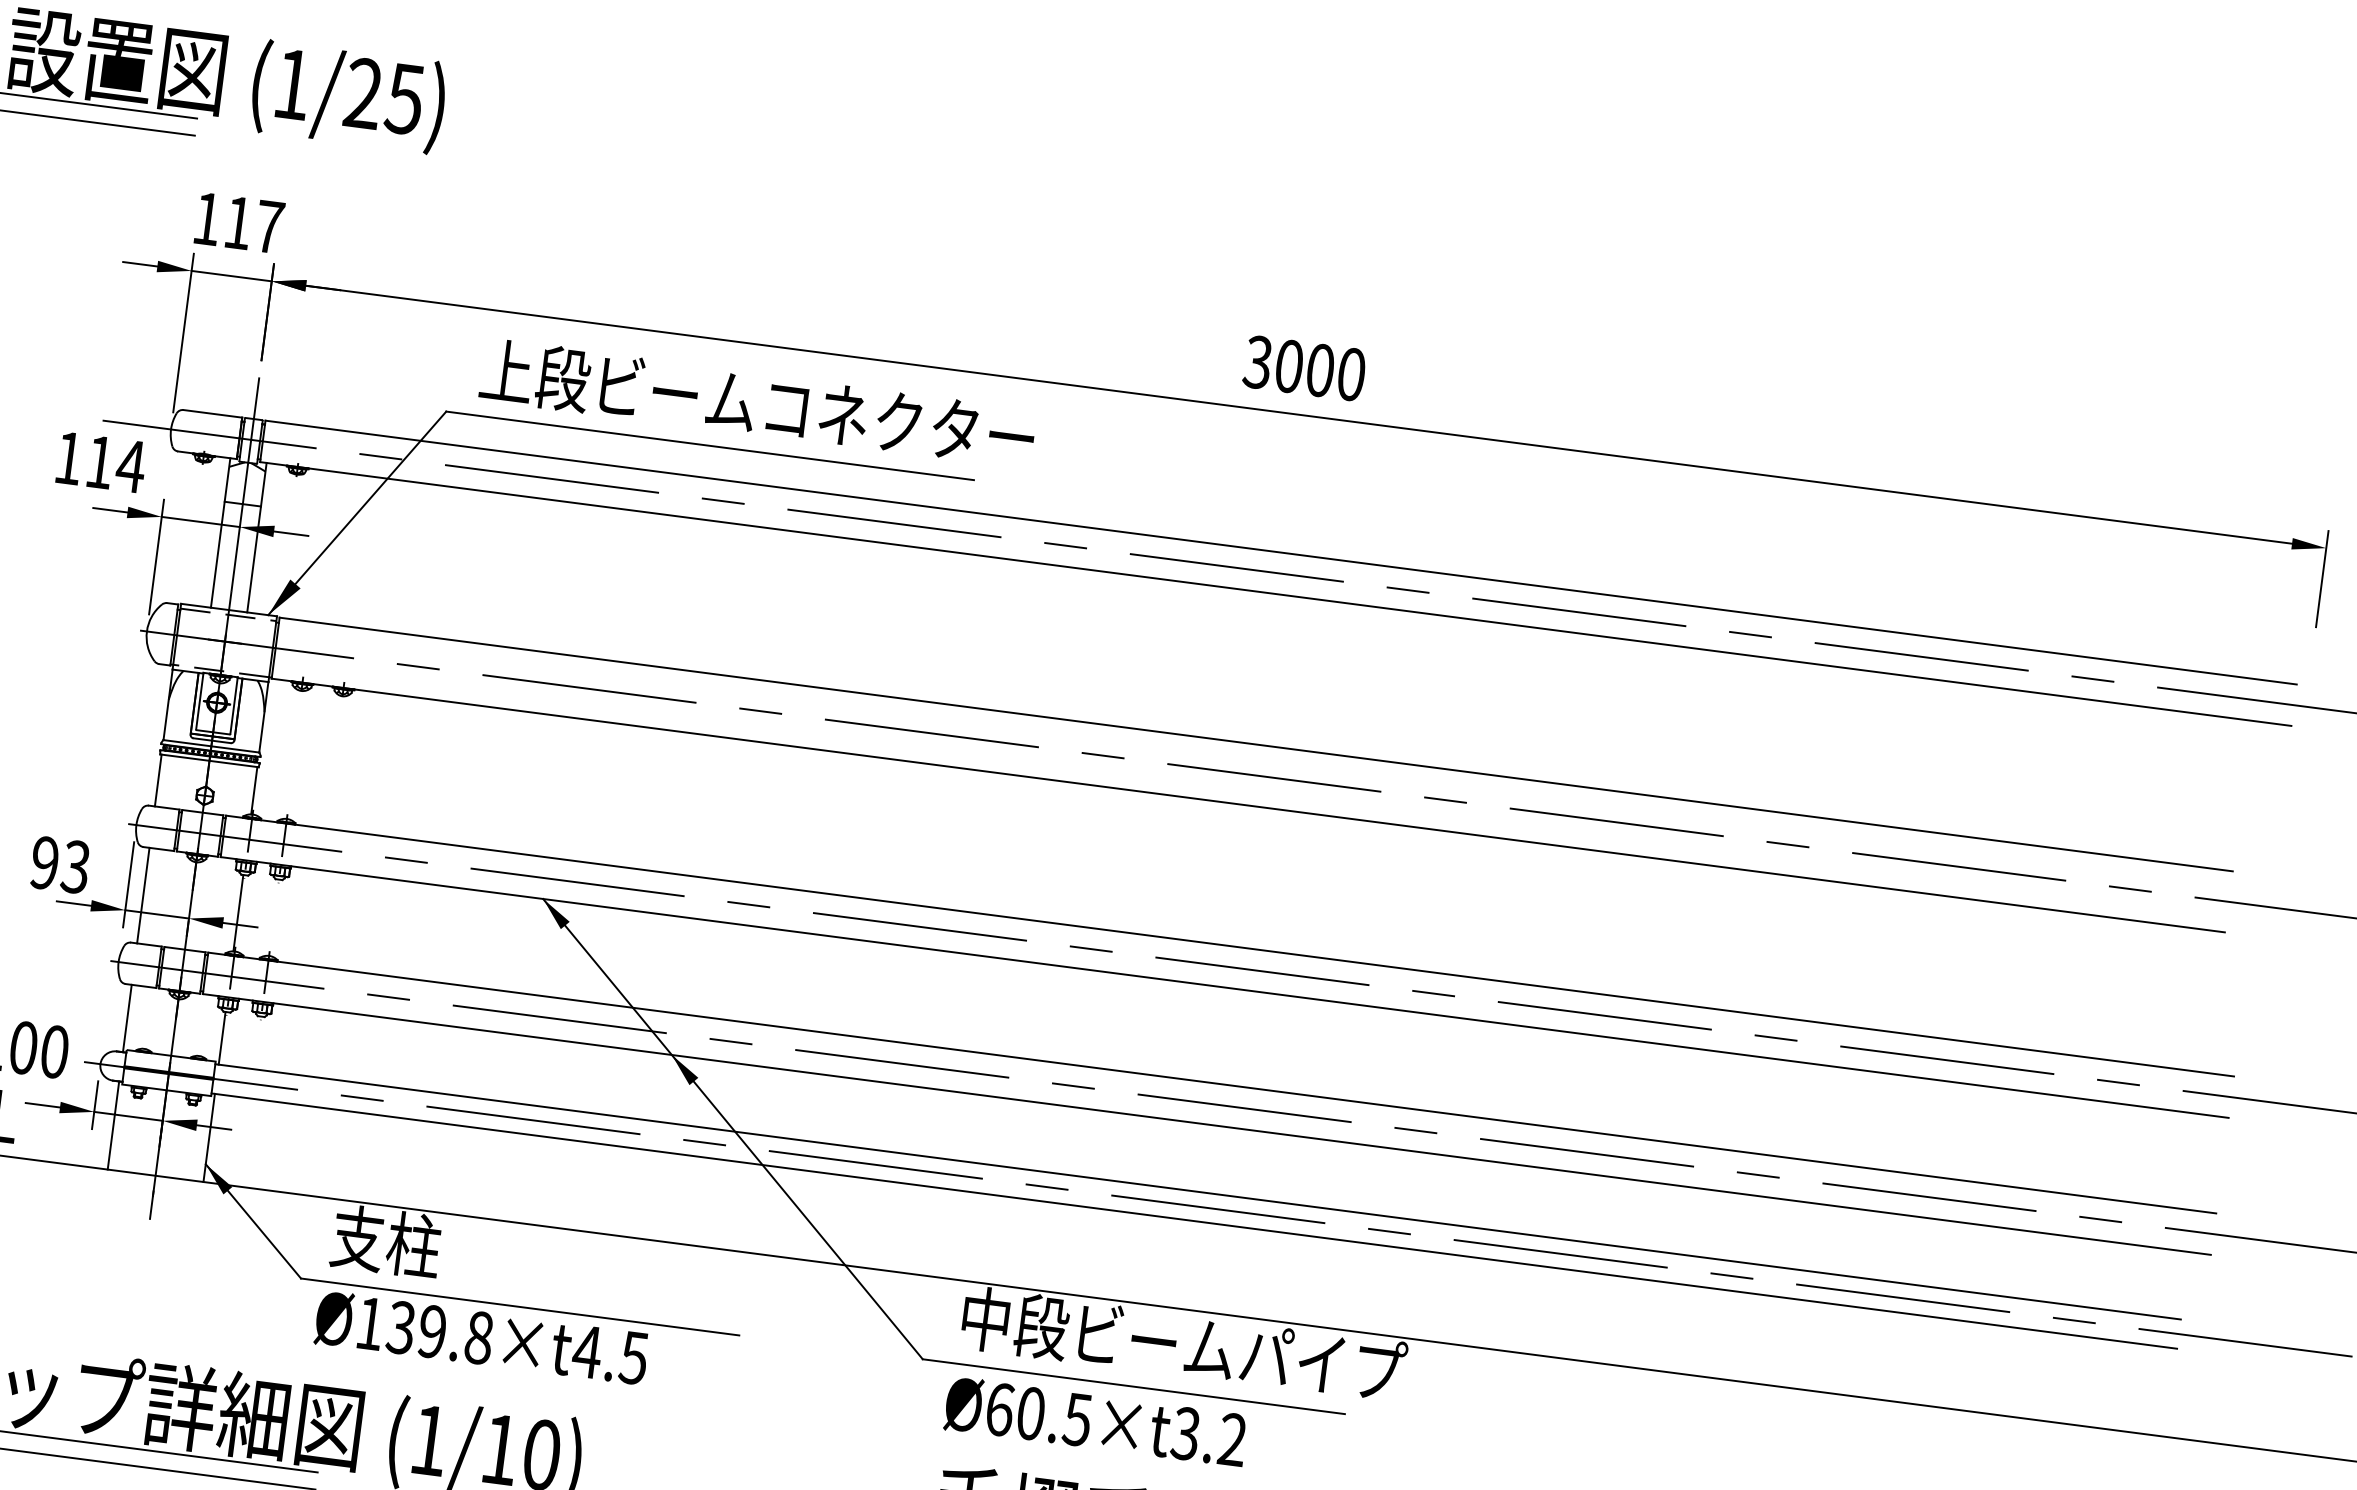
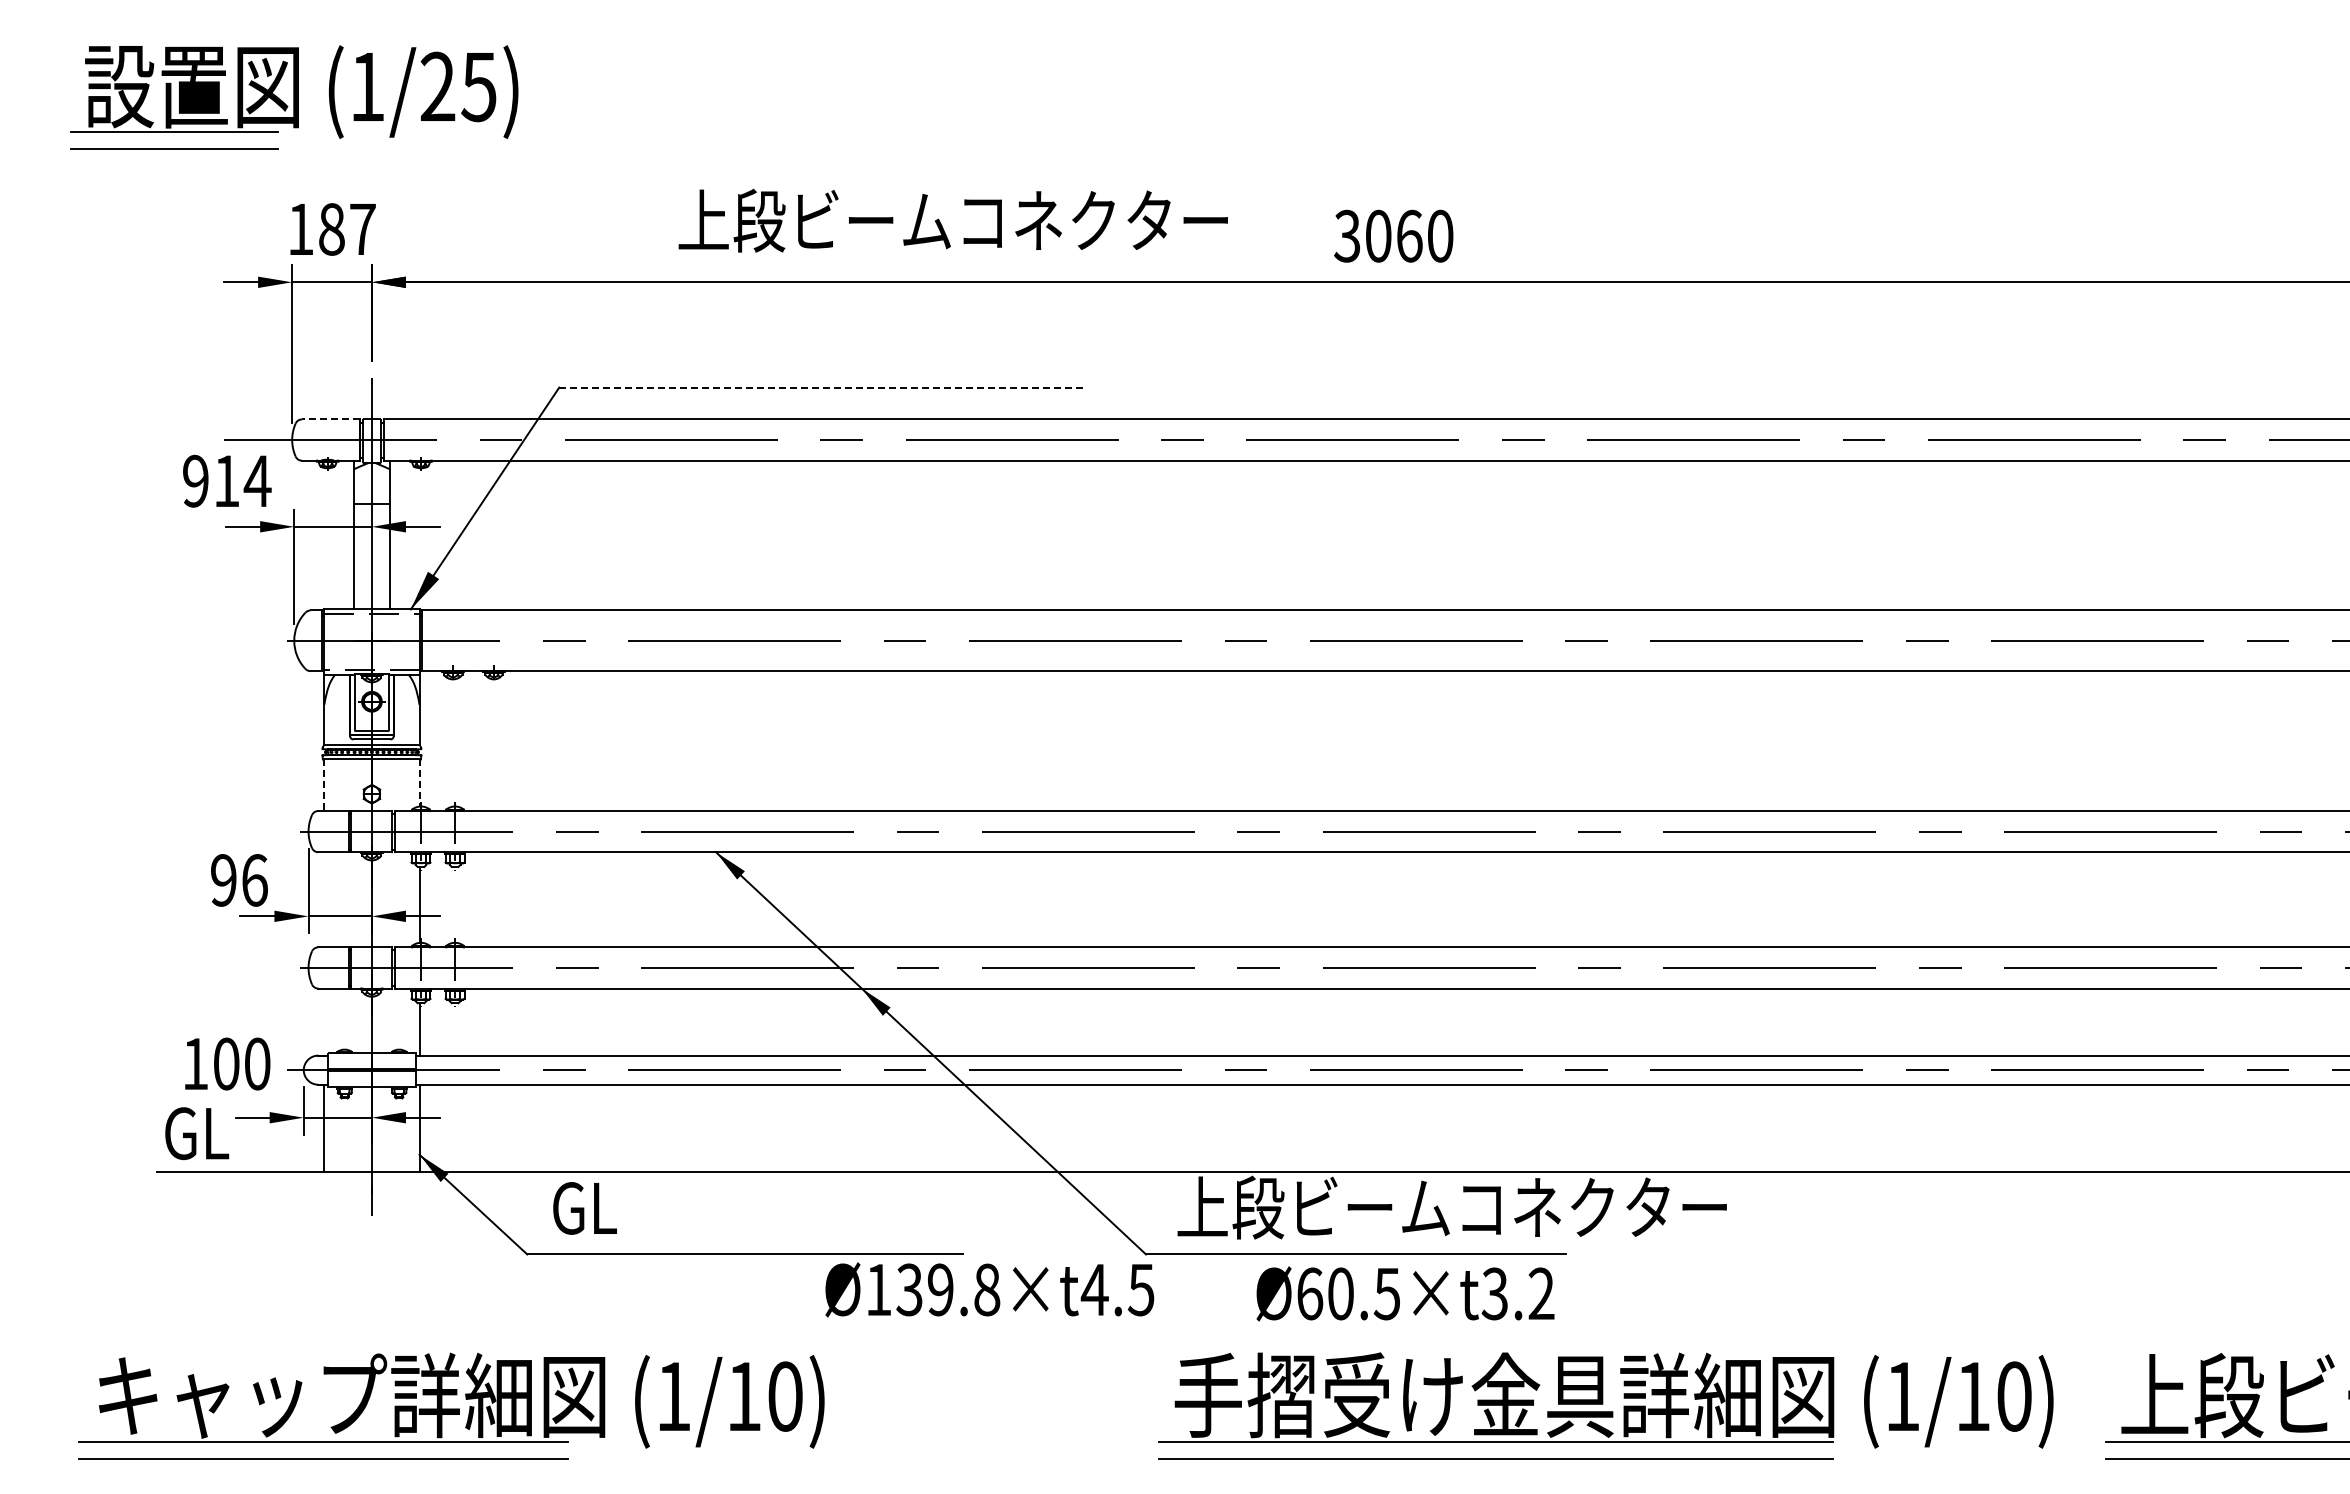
text: (238, 223) -> (331, 229), 117 -> 187
text: (1320, 369) -> (1409, 235), 3000 -> 3060
text: (757, 403) -> (952, 220), moved
line: (212, 413) -> (330, 419), solid -> dashed
line: (709, 445) -> (821, 387), solid -> dashed
text: (68, 457) -> (195, 480), 114 -> 914
line: (158, 780) -> (324, 785), solid -> dashed
line: (254, 791) -> (419, 783), solid -> dashed
text: (75, 867) -> (254, 880), 93 -> 96
line: (143, 895) -> (324, 899), removed
line: (127, 1017) -> (324, 1021), removed
text: (385, 1241) -> (605, 1207), 支柱 -> GL
text: (481, 1337) -> (989, 1289), moved
text: (1235, 1351) -> (1451, 1207), 中段ビームパイプ -> 上段ビームコネクター
text: (1096, 1421) -> (1405, 1293), moved

